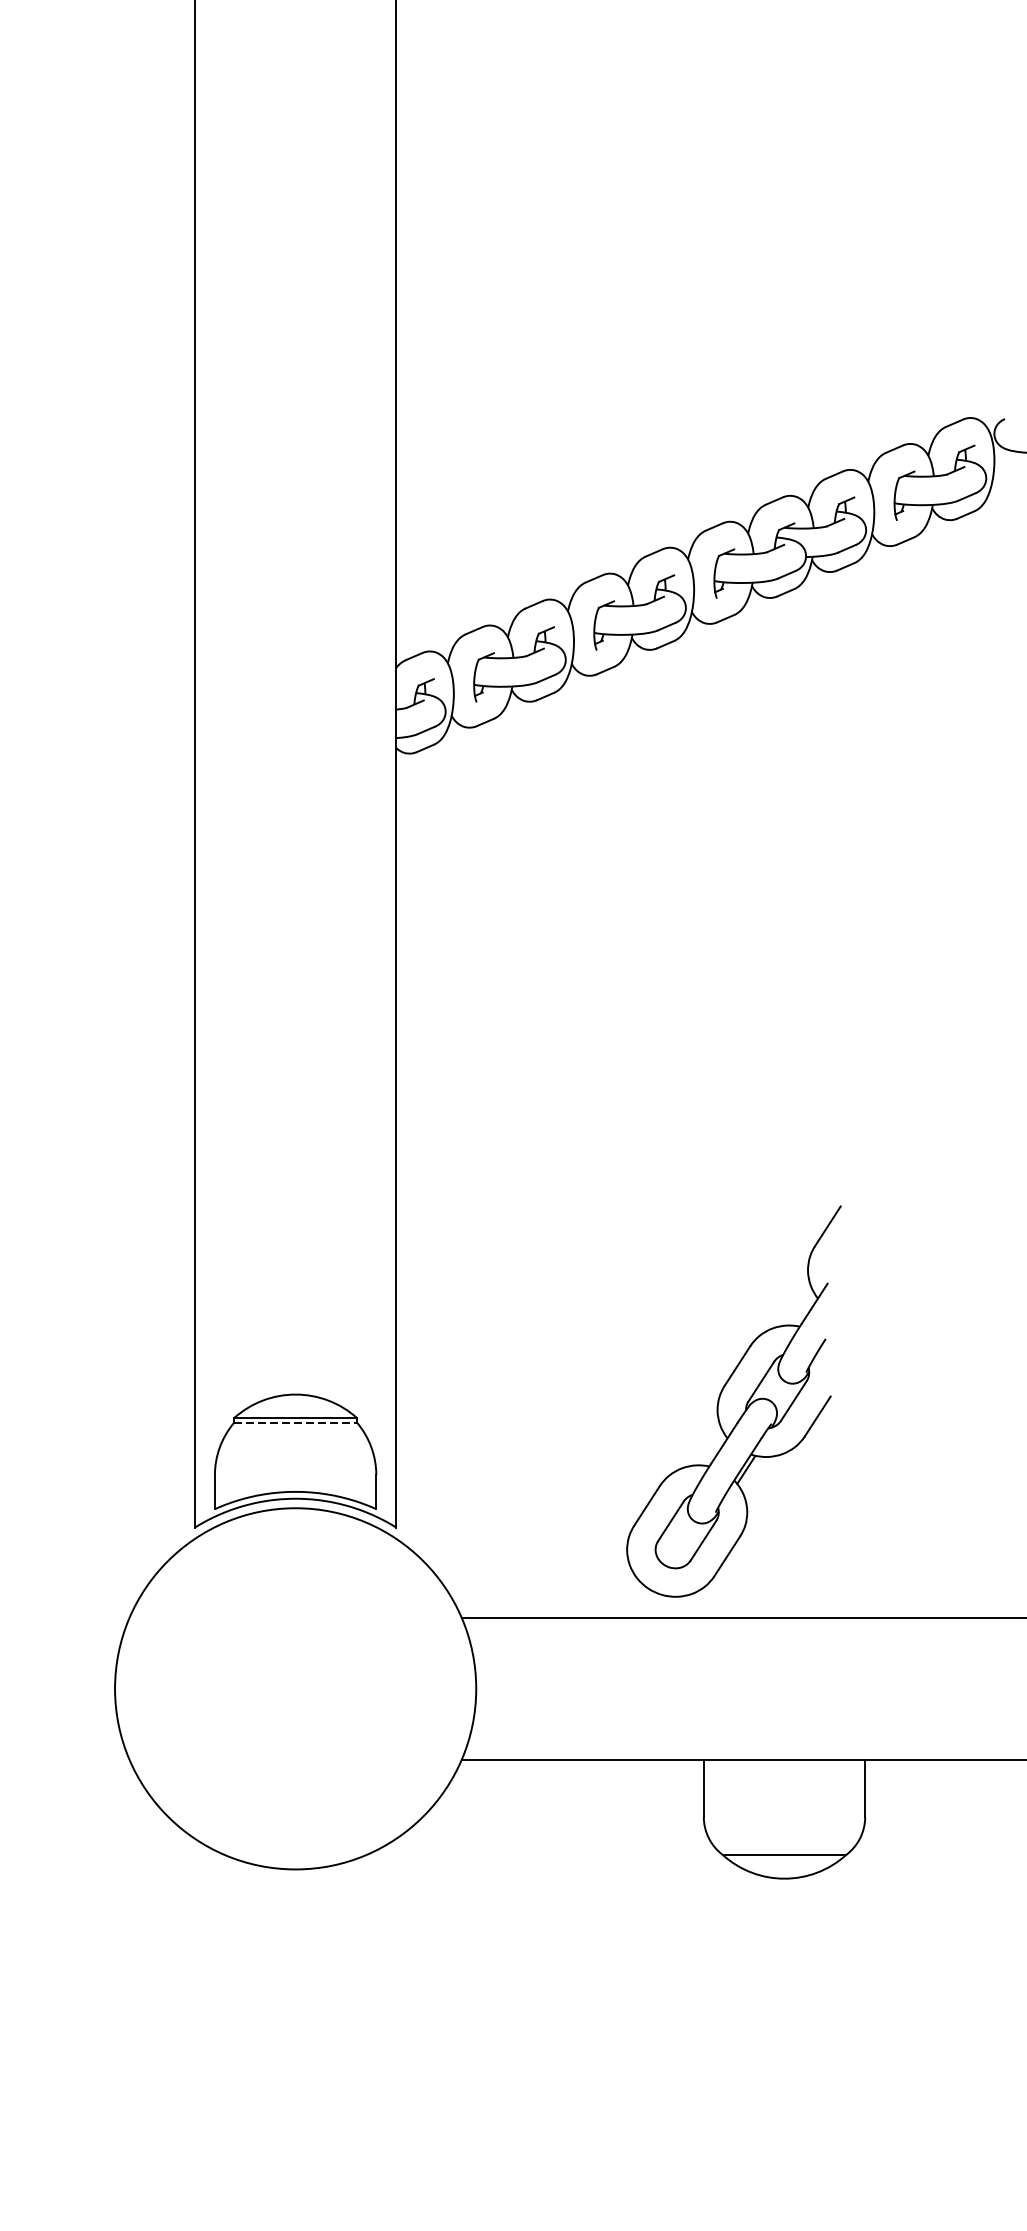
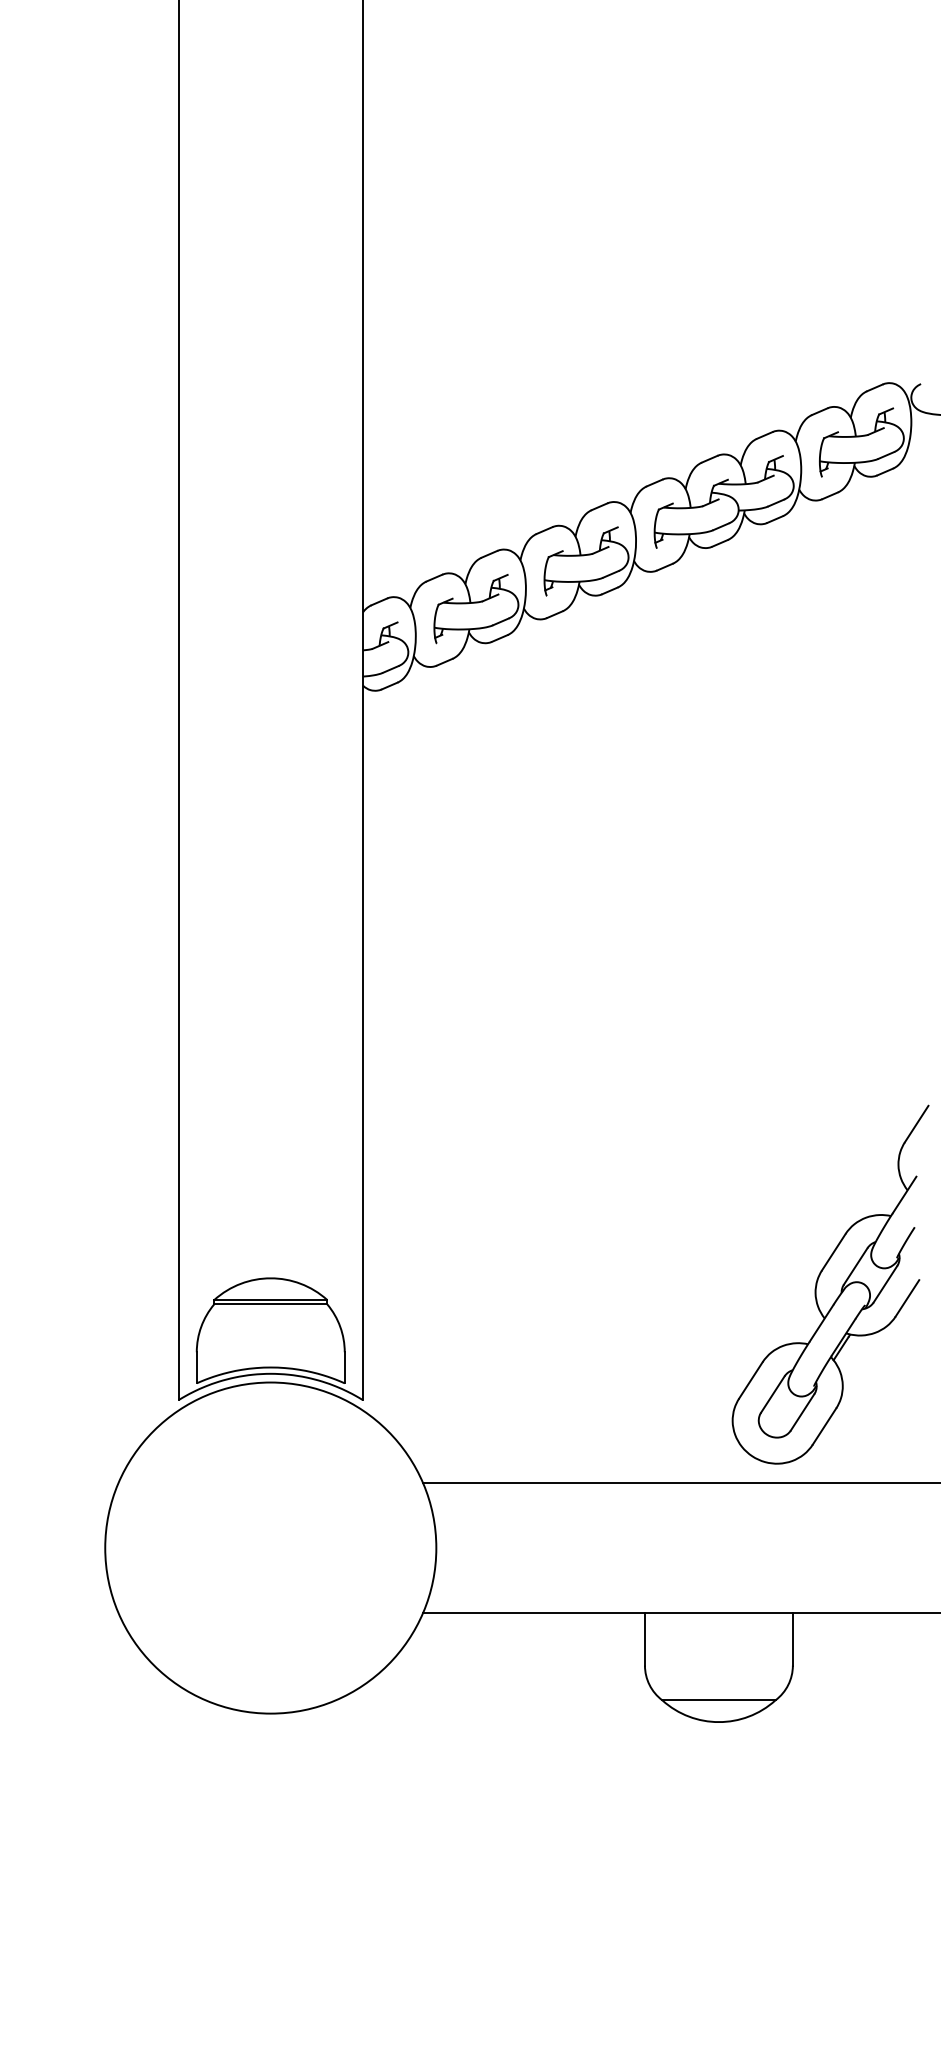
part: (733, 1401) -> (830, 1284), moved
line: (295, 1423) -> (270, 1304), dashed -> solid

